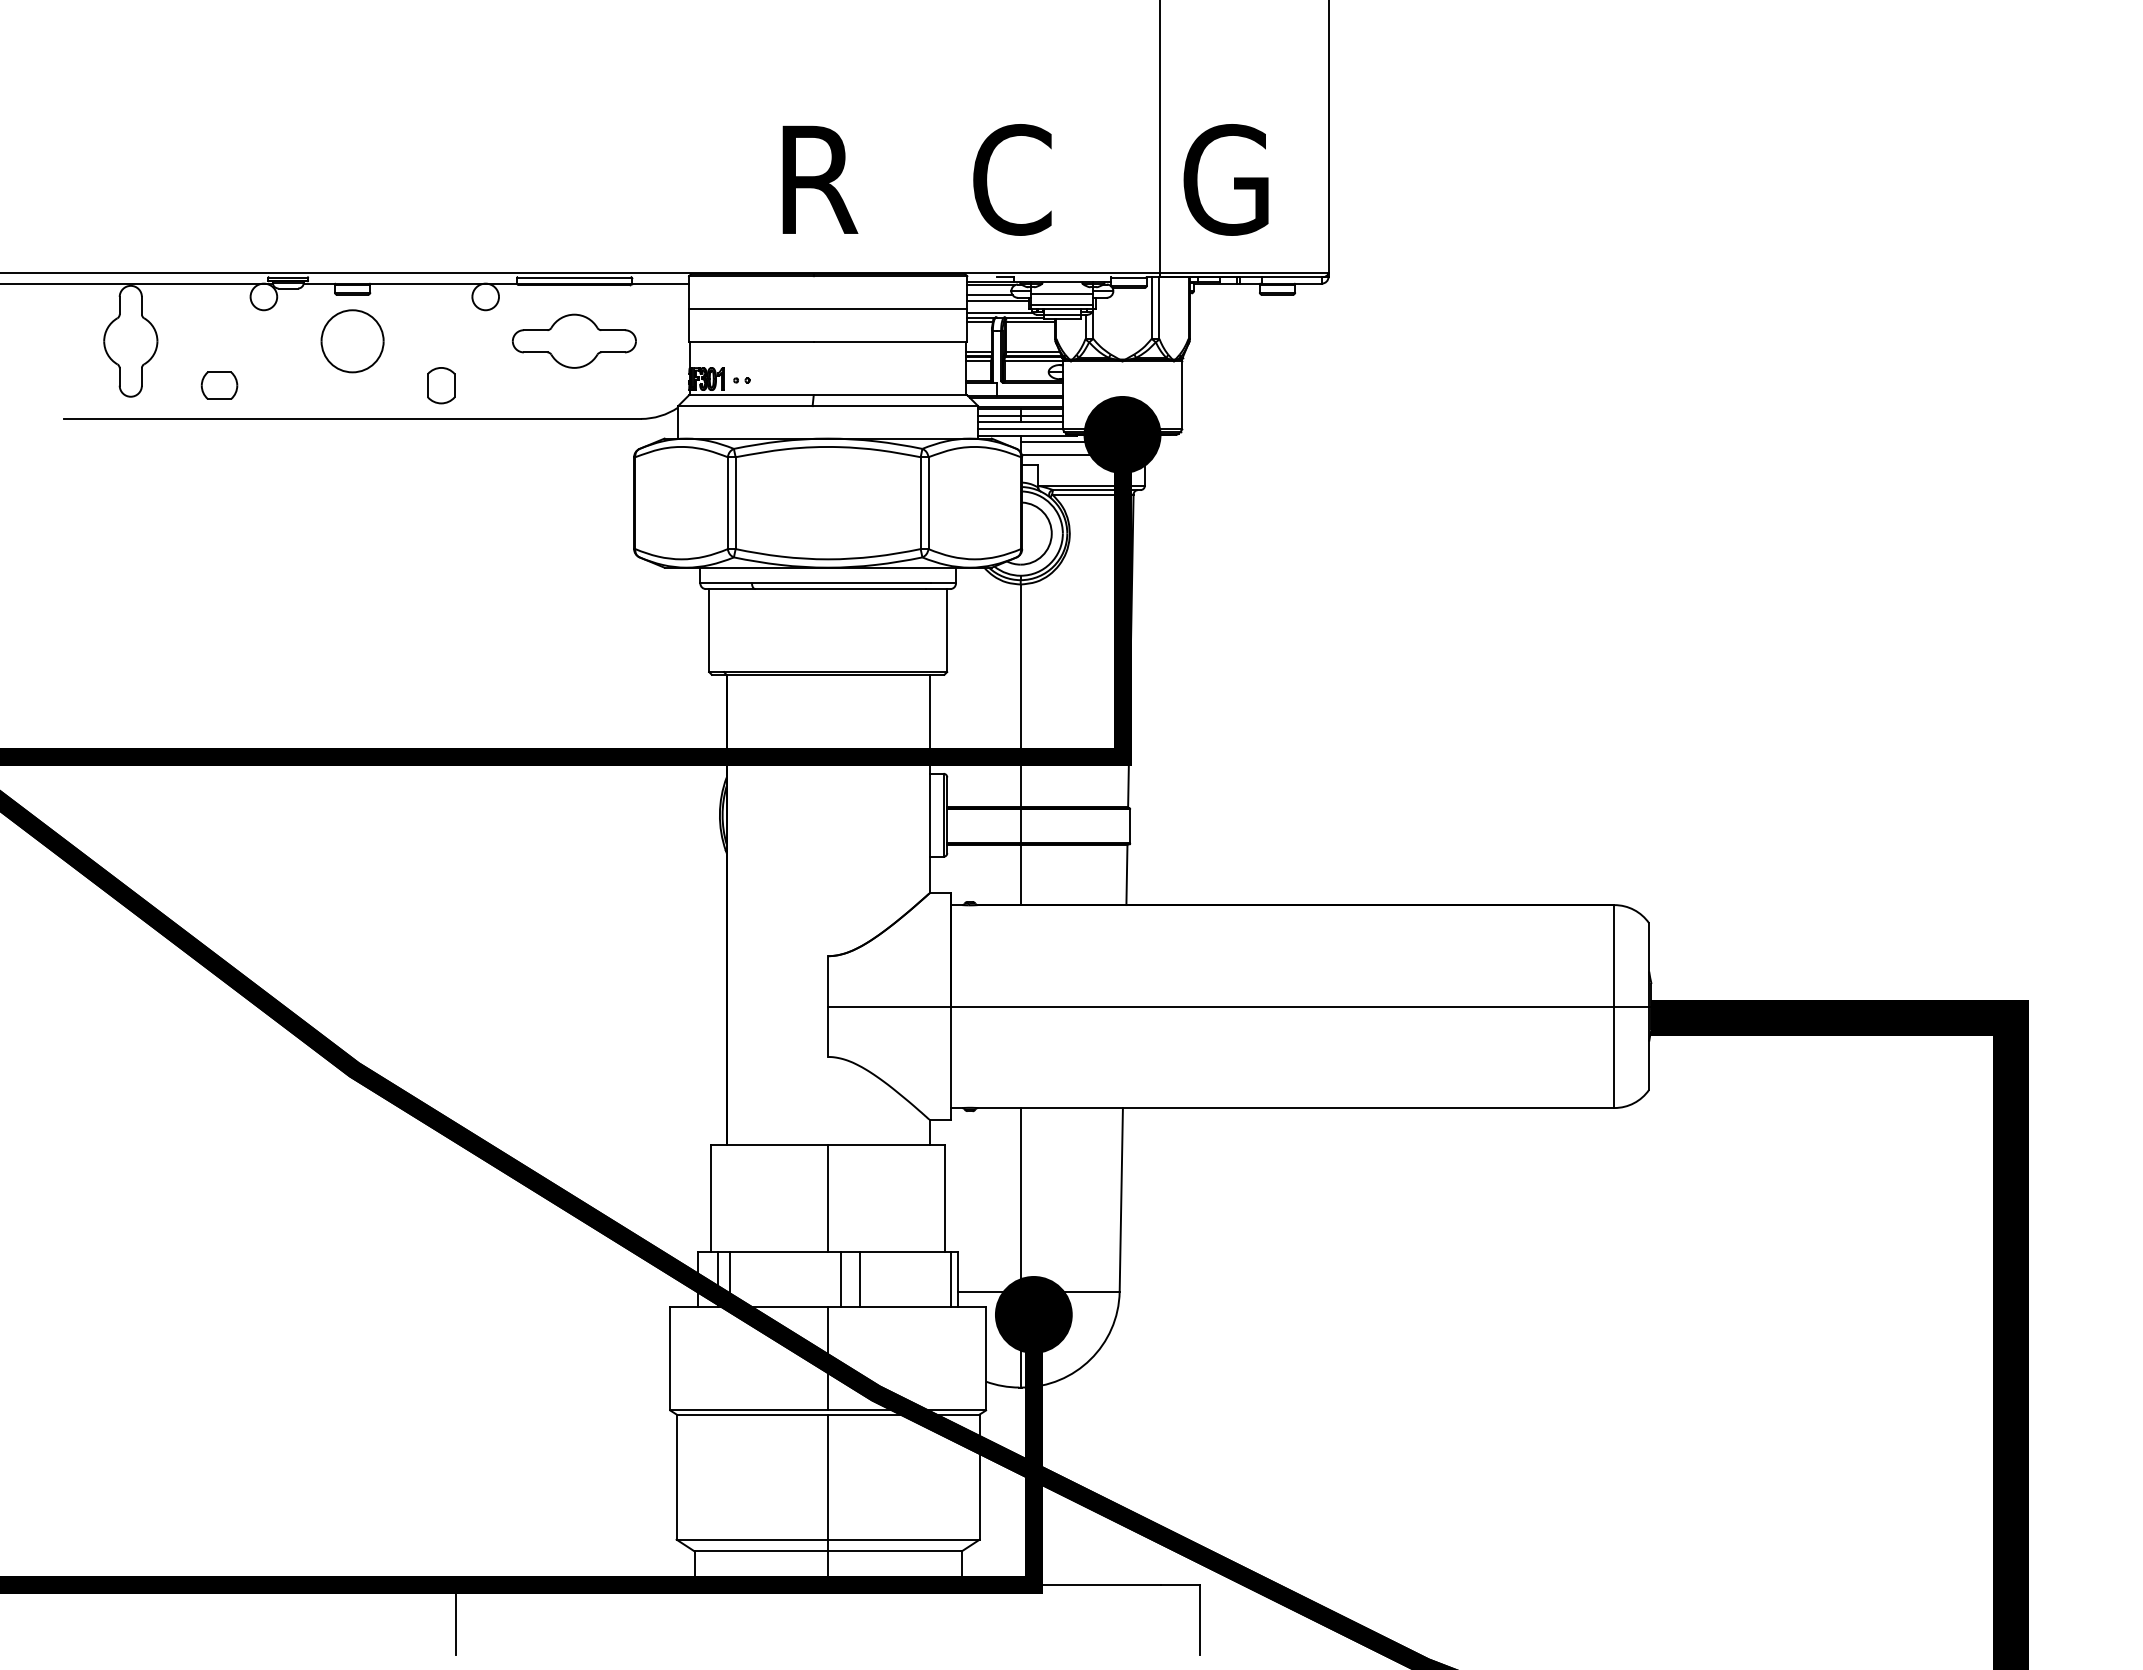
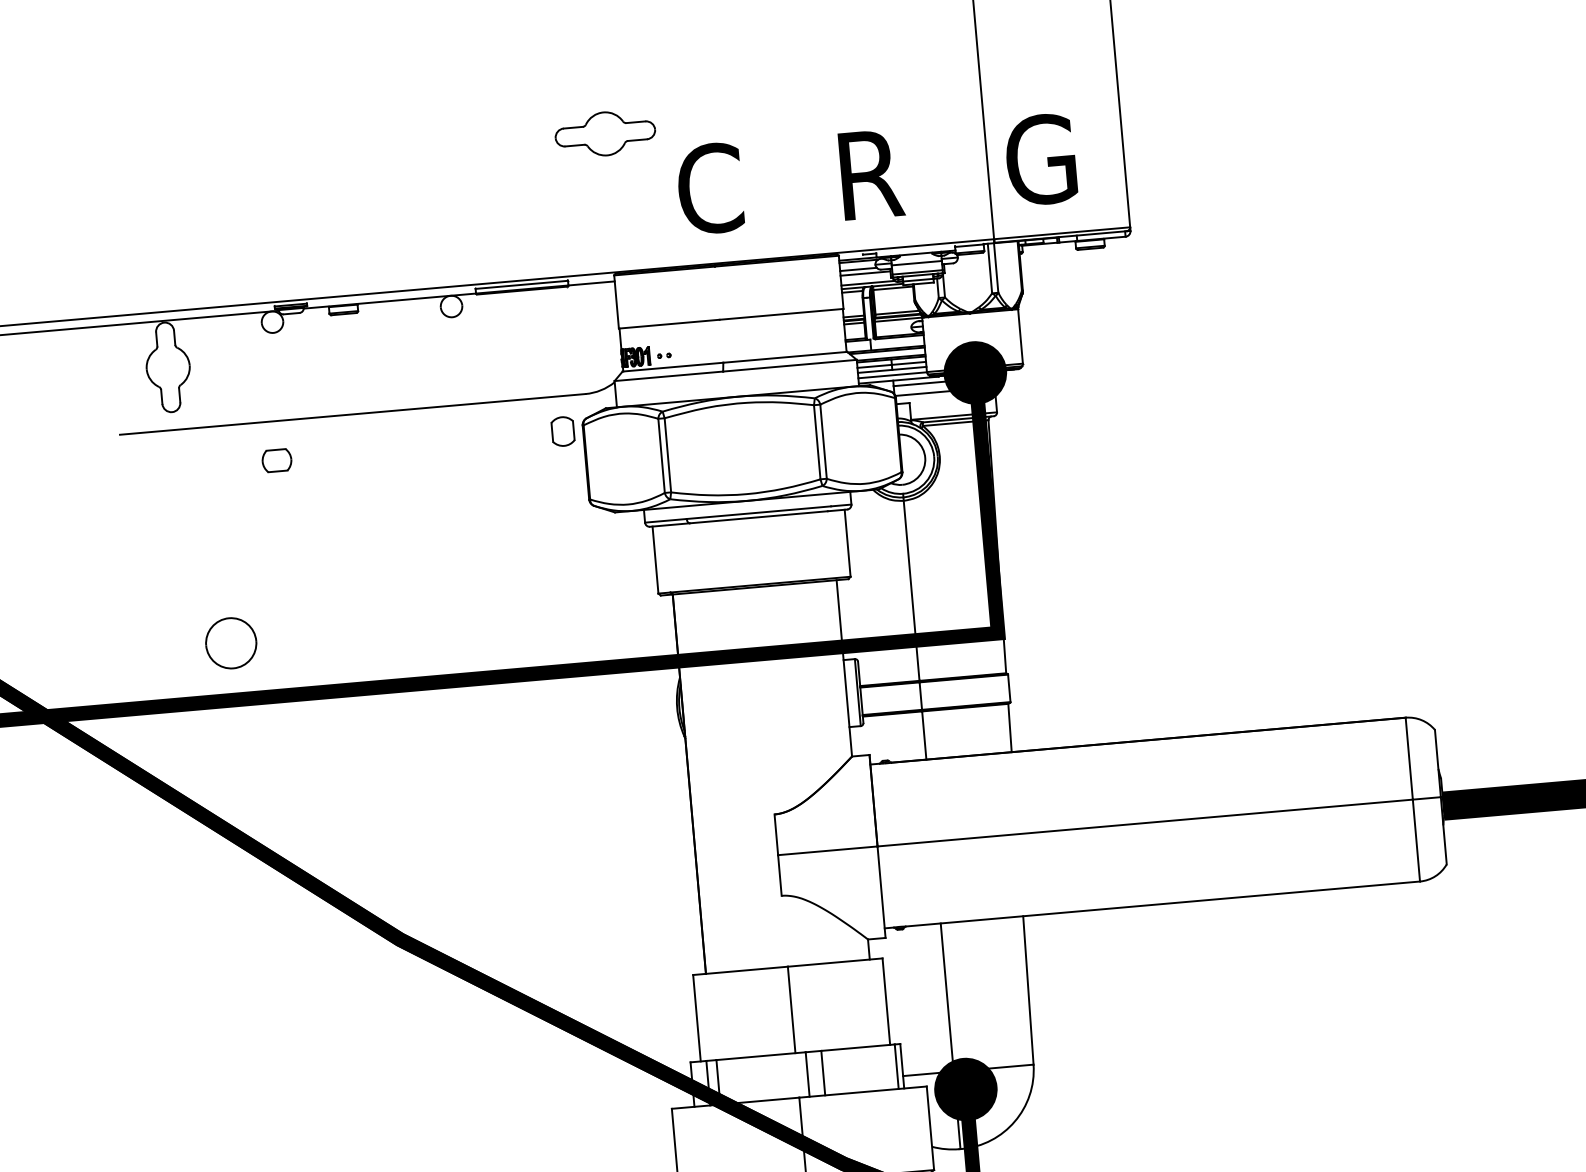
text: (817, 179) -> (711, 188), R -> C
text: (1013, 179) -> (869, 174), C -> R
line: (828, 309) -> (729, 292), removed
part: (574, 340) -> (605, 133), moved
part: (352, 341) -> (231, 643), moved
part: (219, 385) -> (276, 460), moved
part: (441, 385) -> (563, 431), moved

